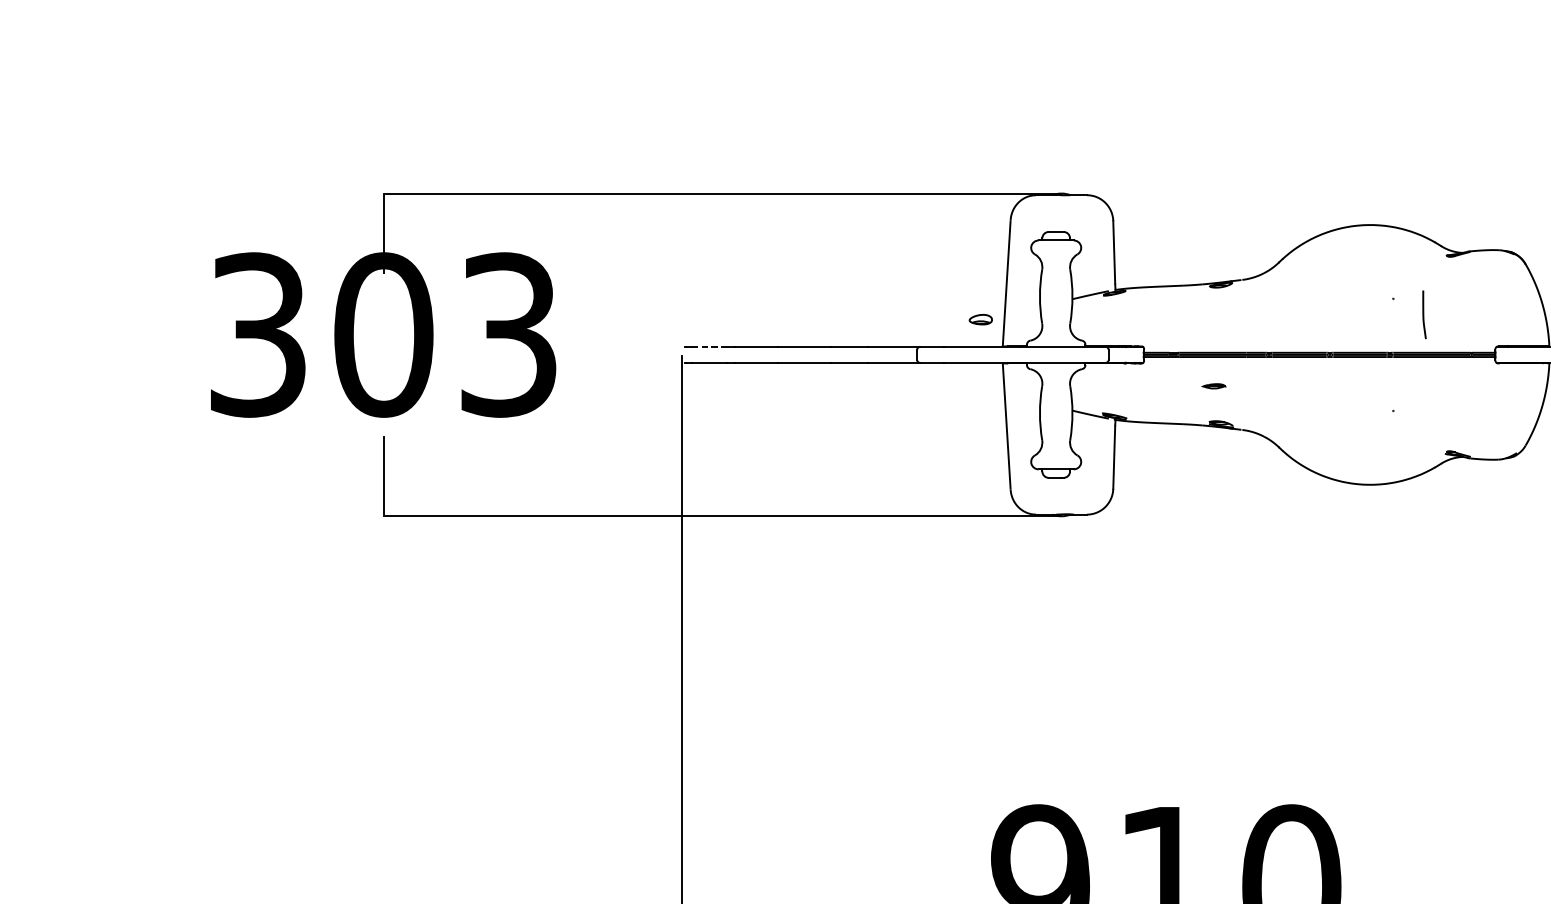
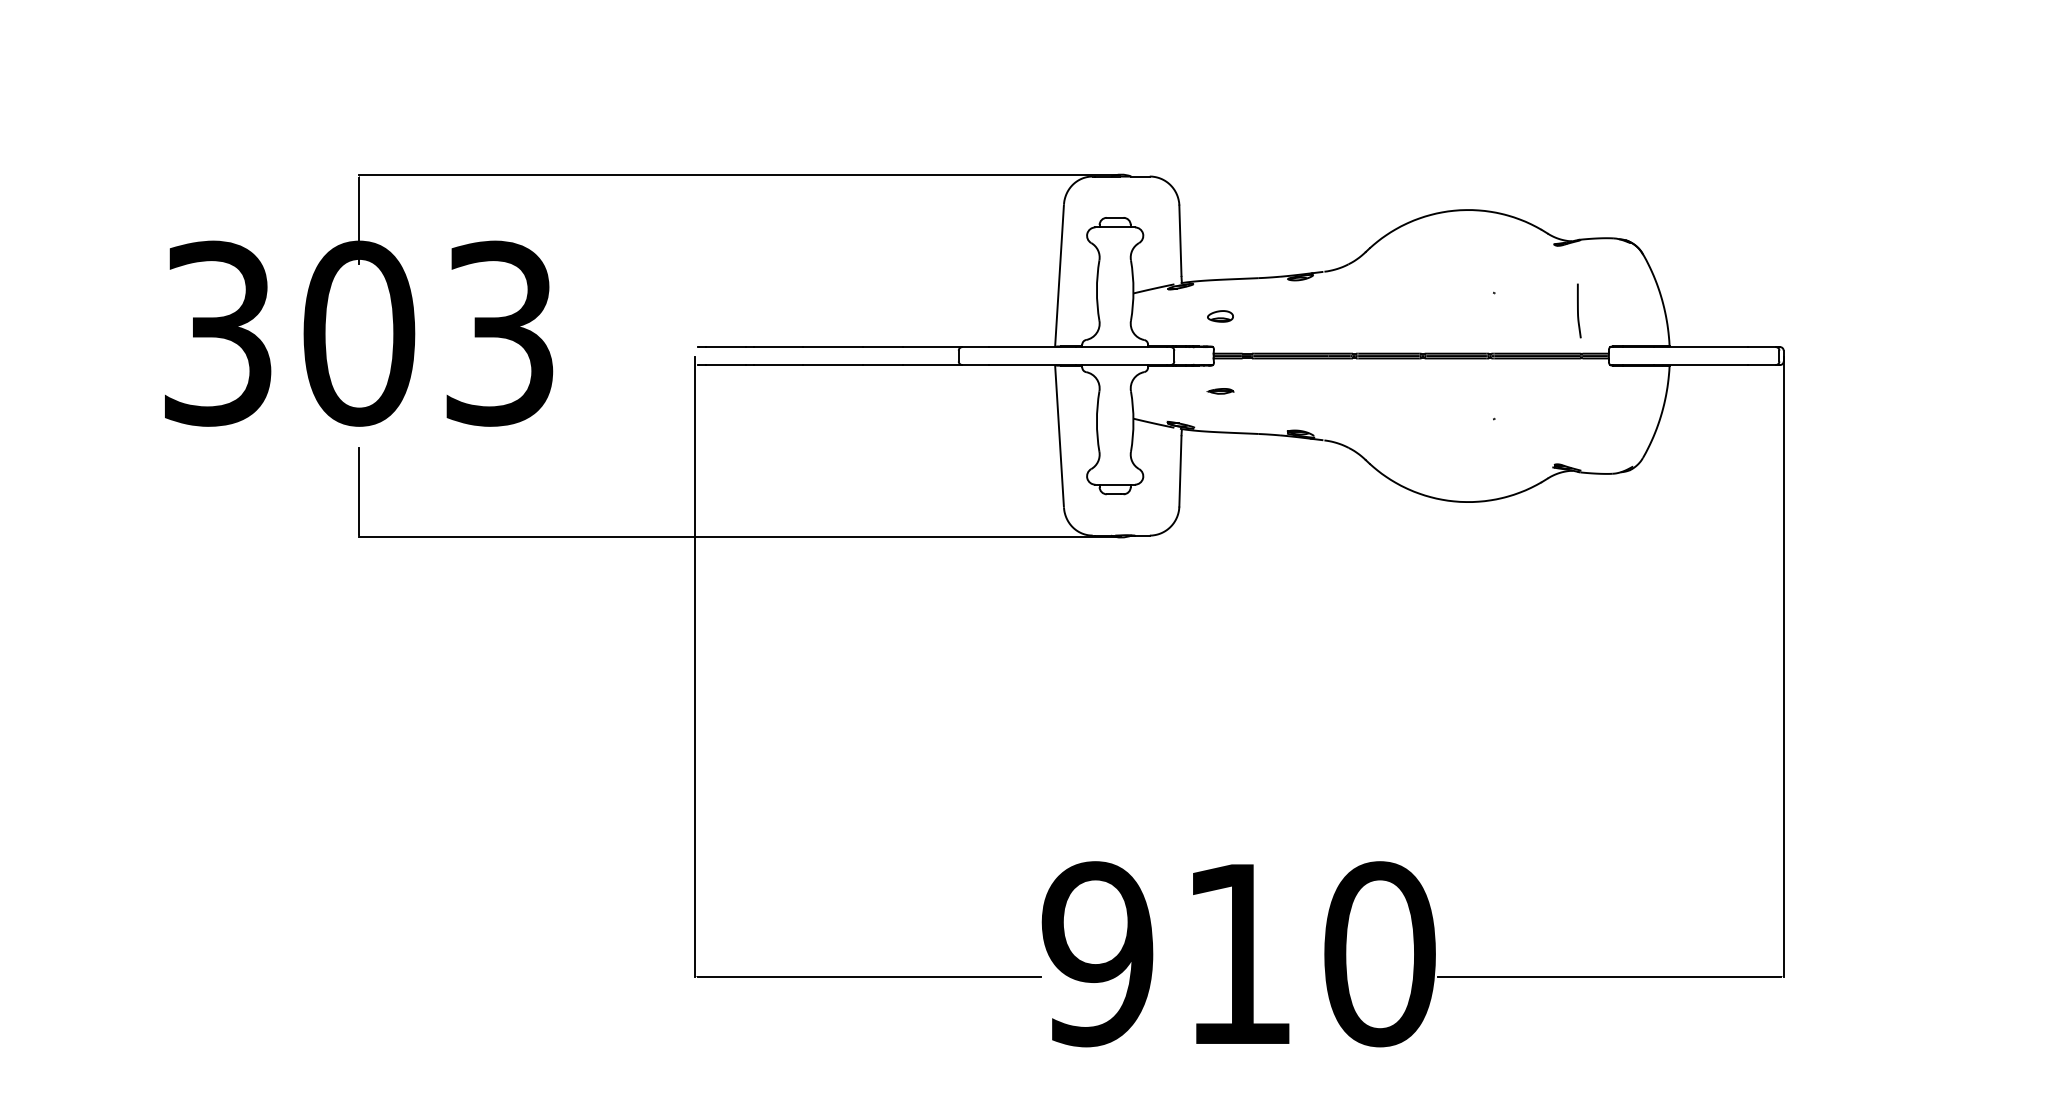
curve: (1423, 314) -> (1578, 310), moved
part: (980, 319) -> (1220, 316), moved
line: (710, 347) -> (726, 347), dashed -> solid
part: (1213, 386) -> (1220, 391), moved

